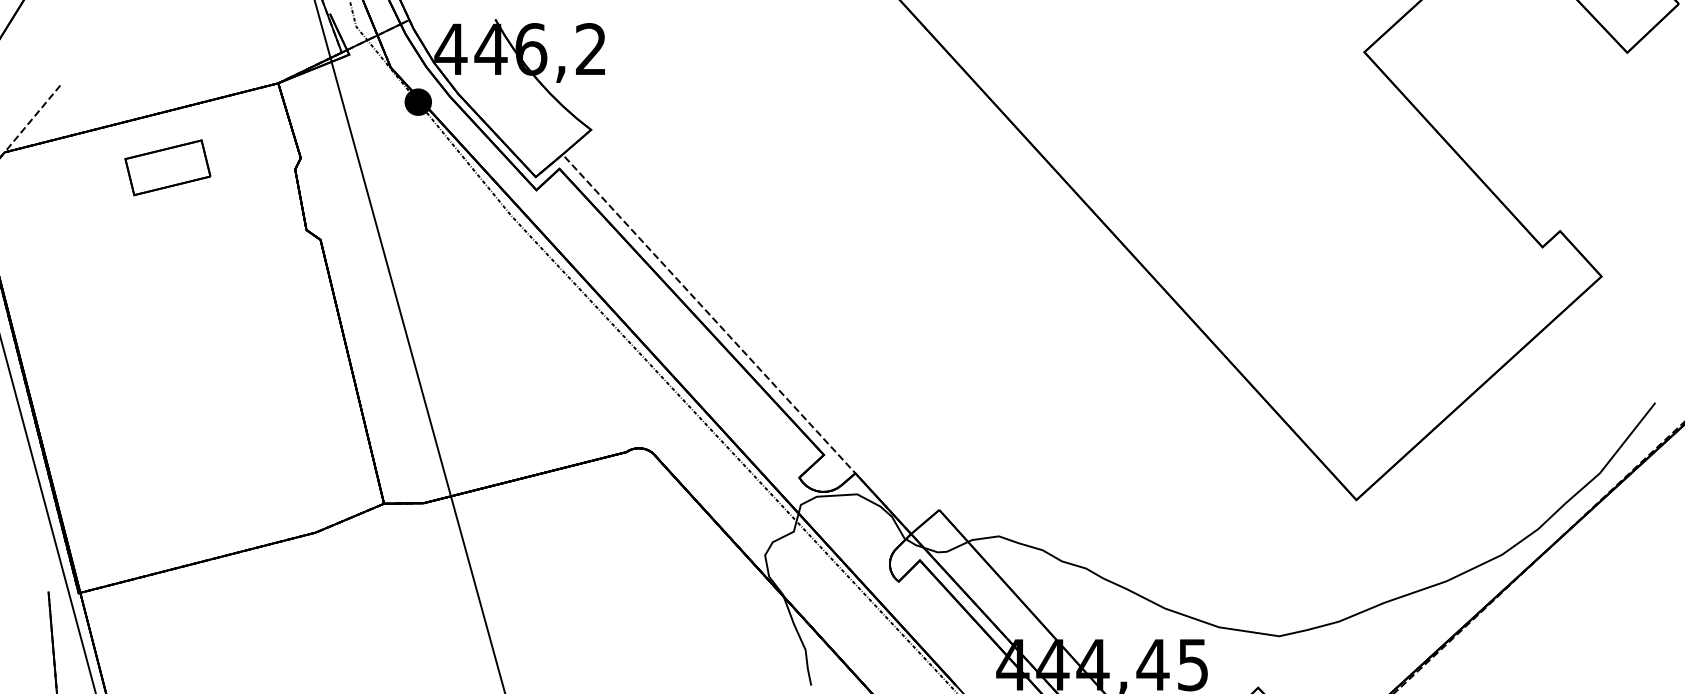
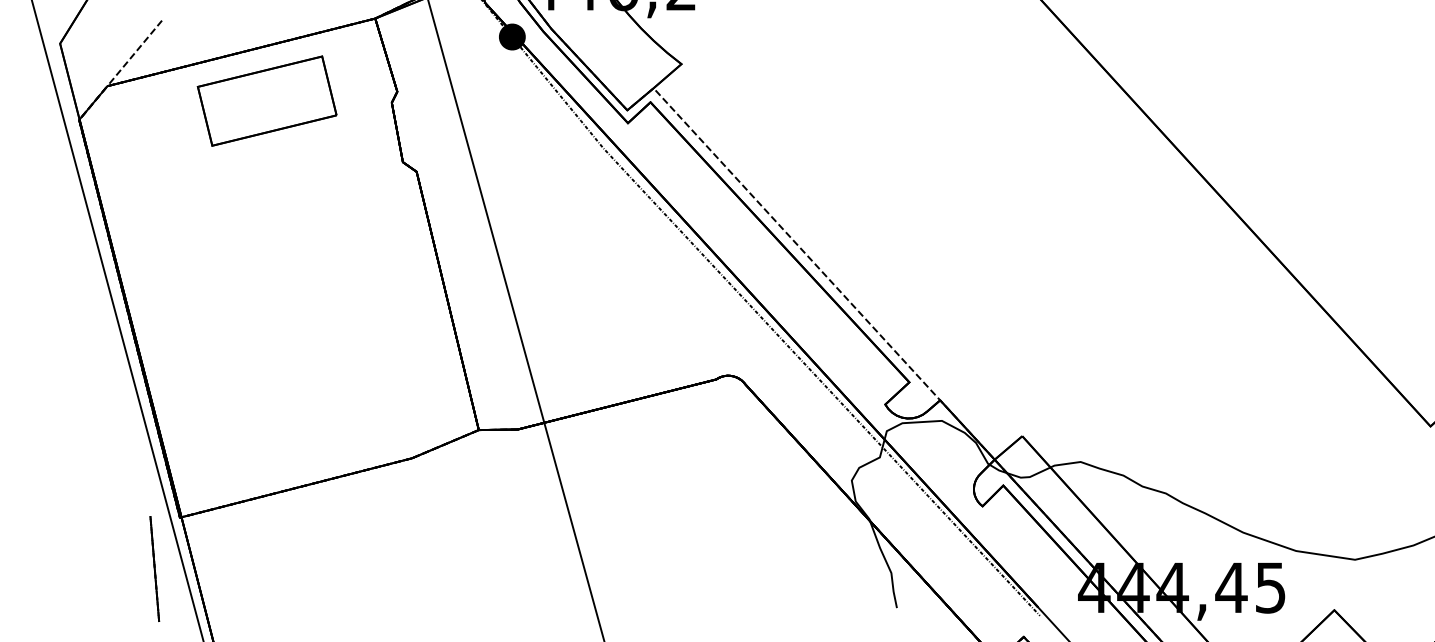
part: (167, 167) -> (266, 100), size x1.67

